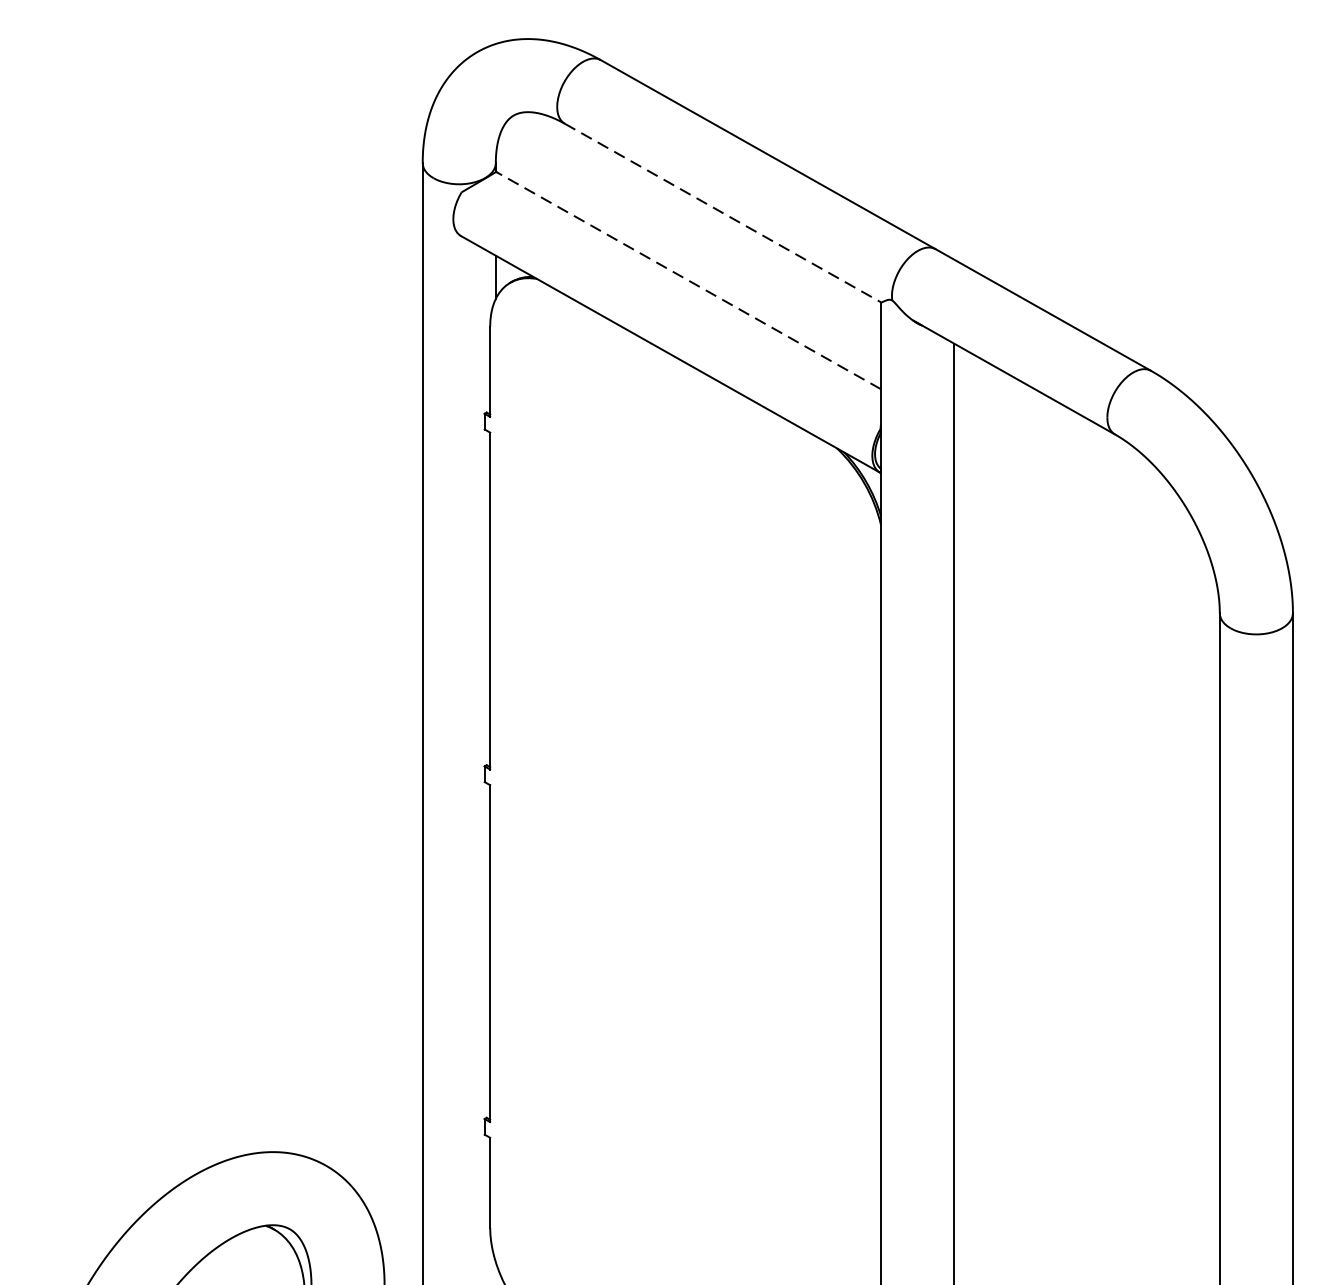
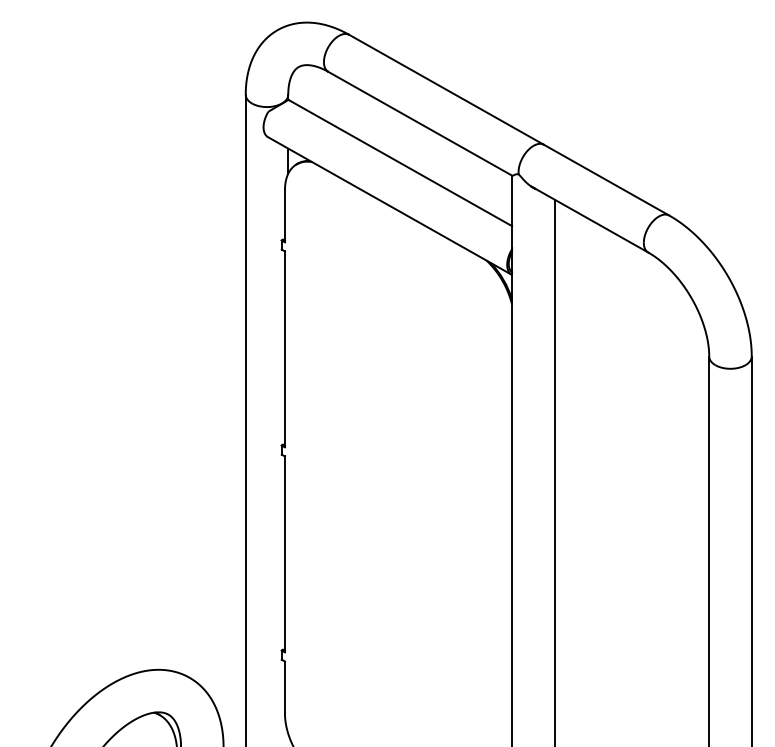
line: (723, 212) -> (420, 123), dashed -> solid
line: (688, 279) -> (400, 162), dashed -> solid

